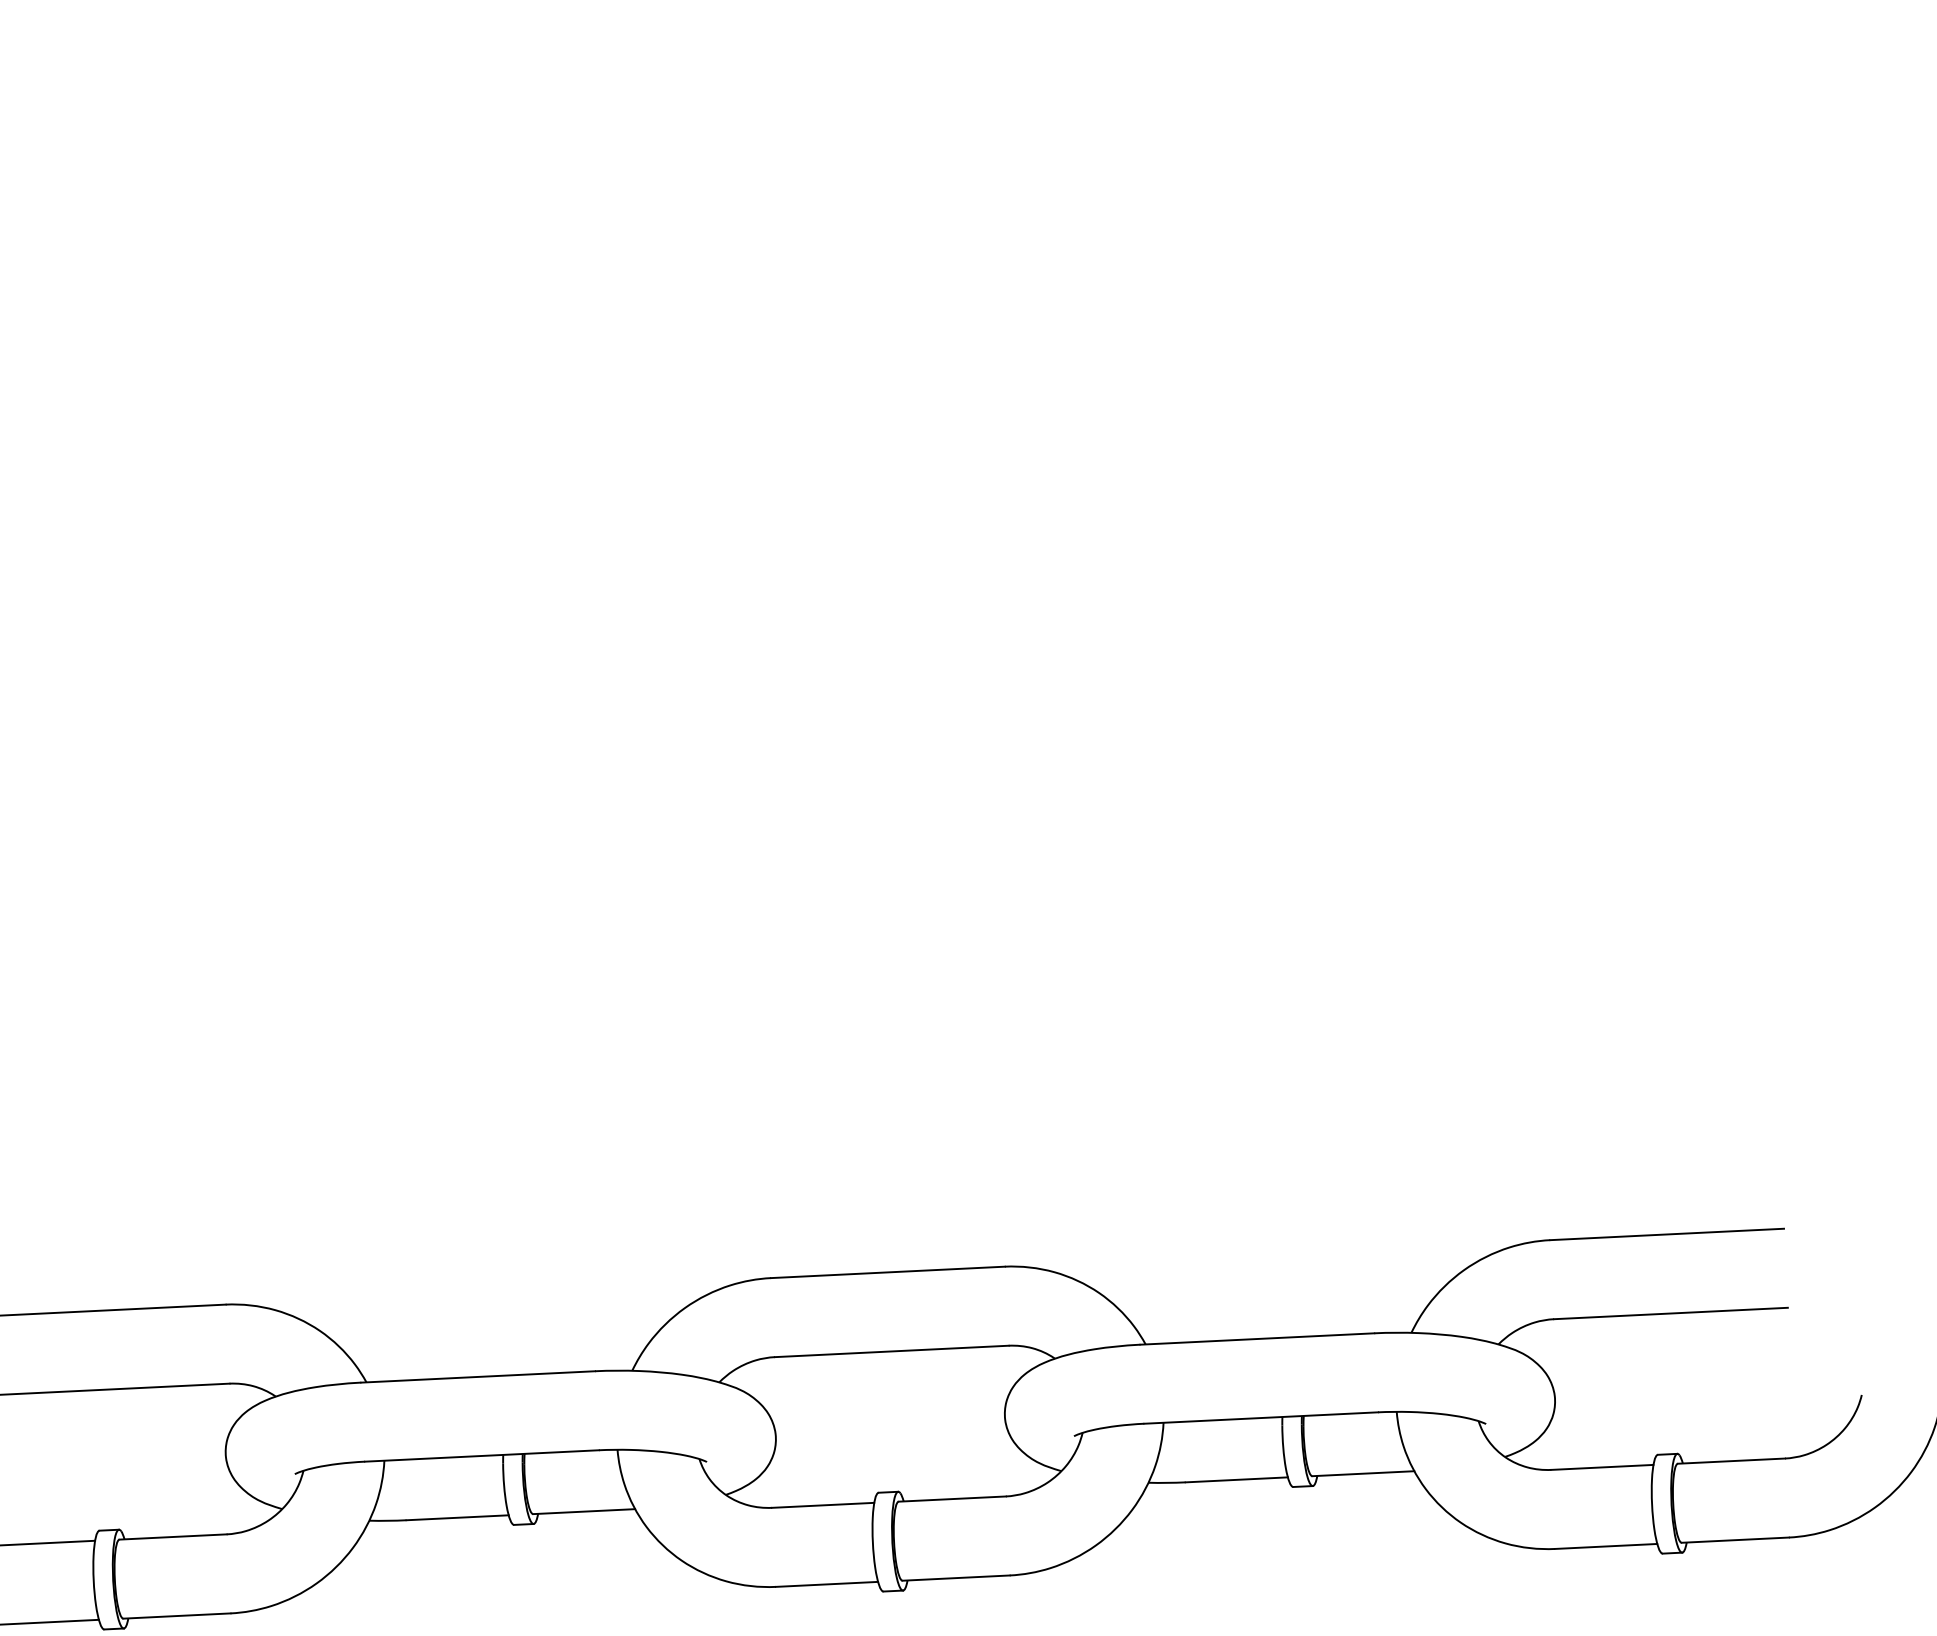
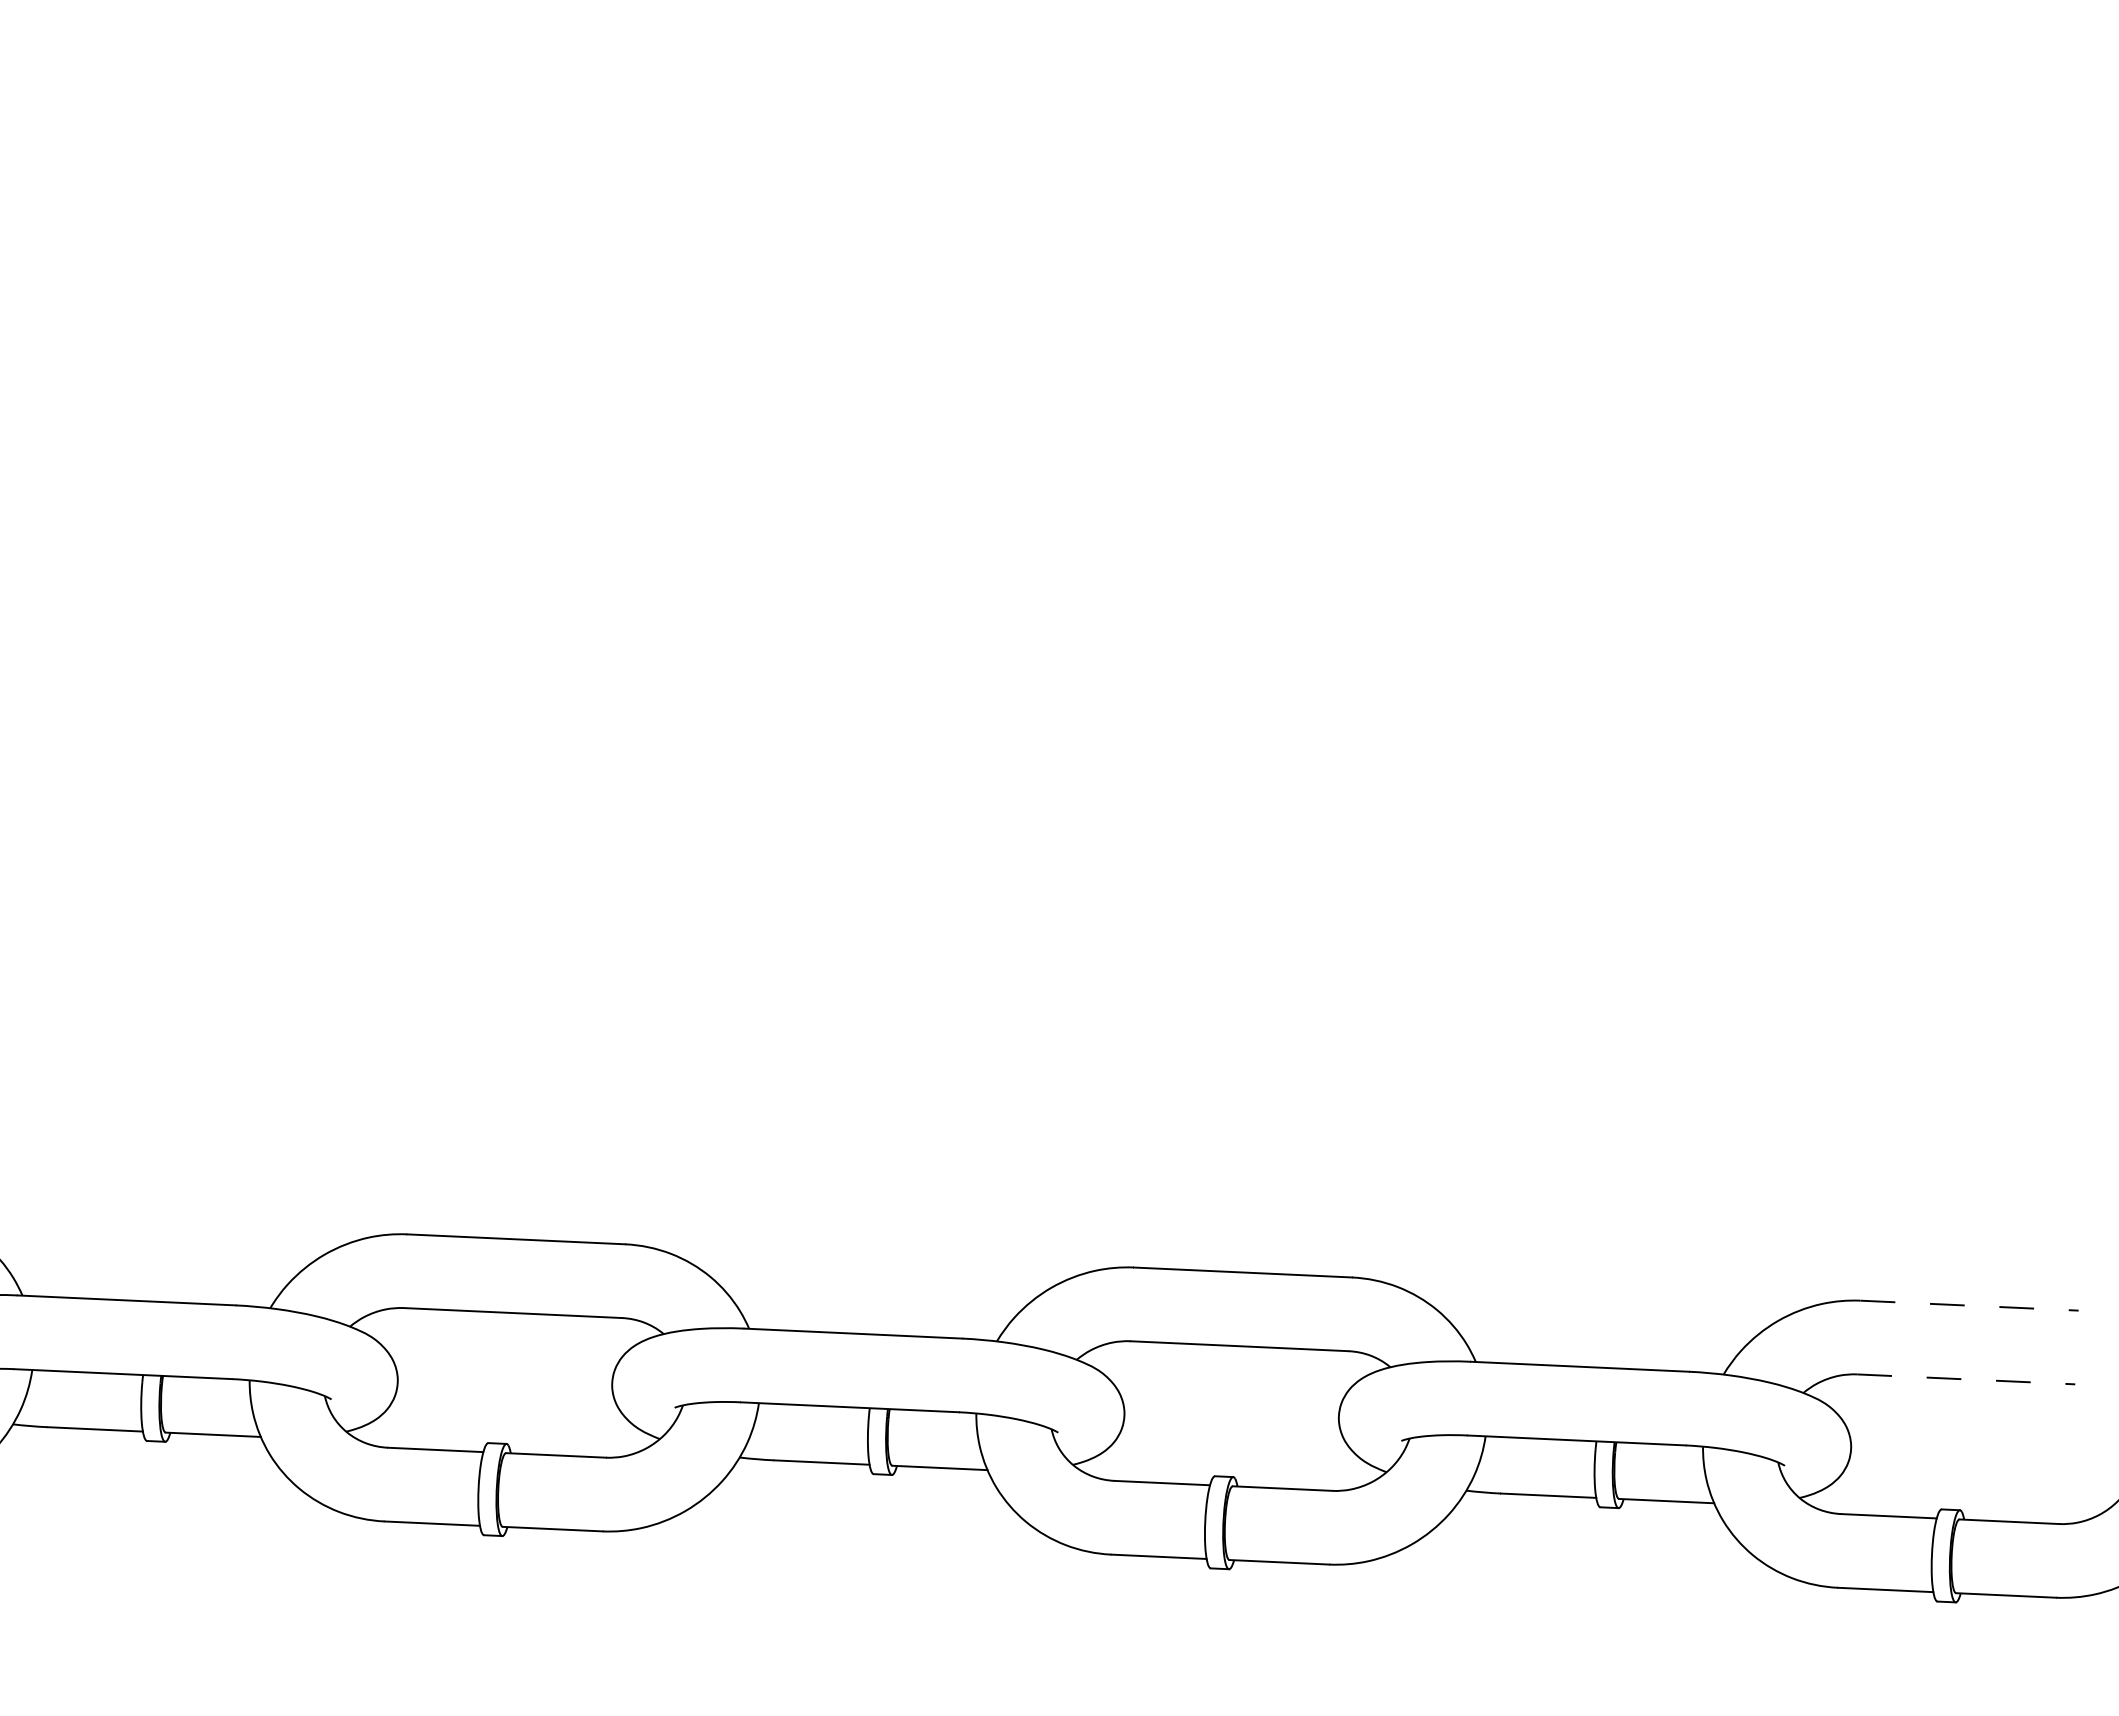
line: (1668, 1234) -> (1970, 1305), solid -> dashed
line: (1671, 1313) -> (1966, 1379), solid -> dashed

